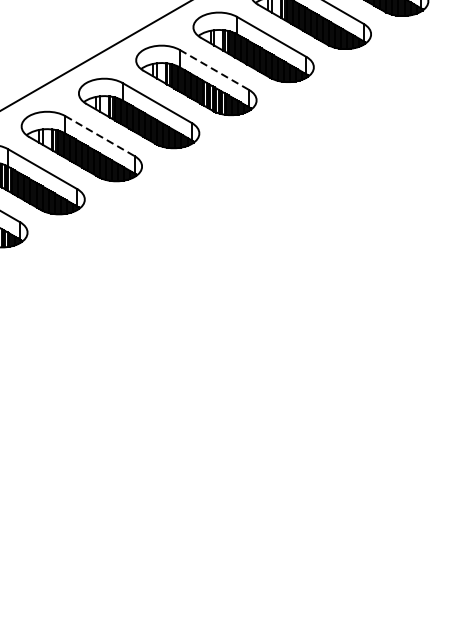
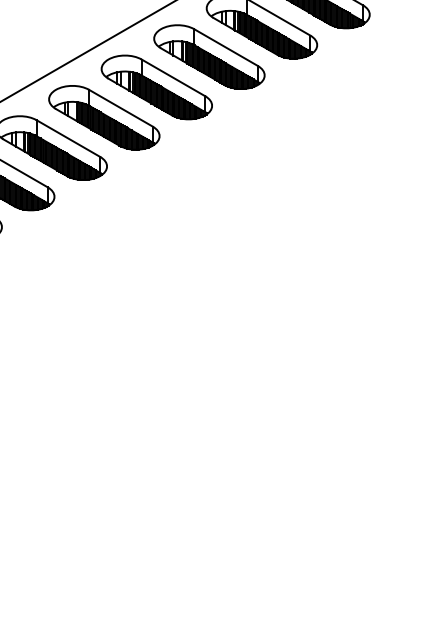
line: (215, 69) -> (226, 47), dashed -> solid
line: (99, 136) -> (120, 108), dashed -> solid

